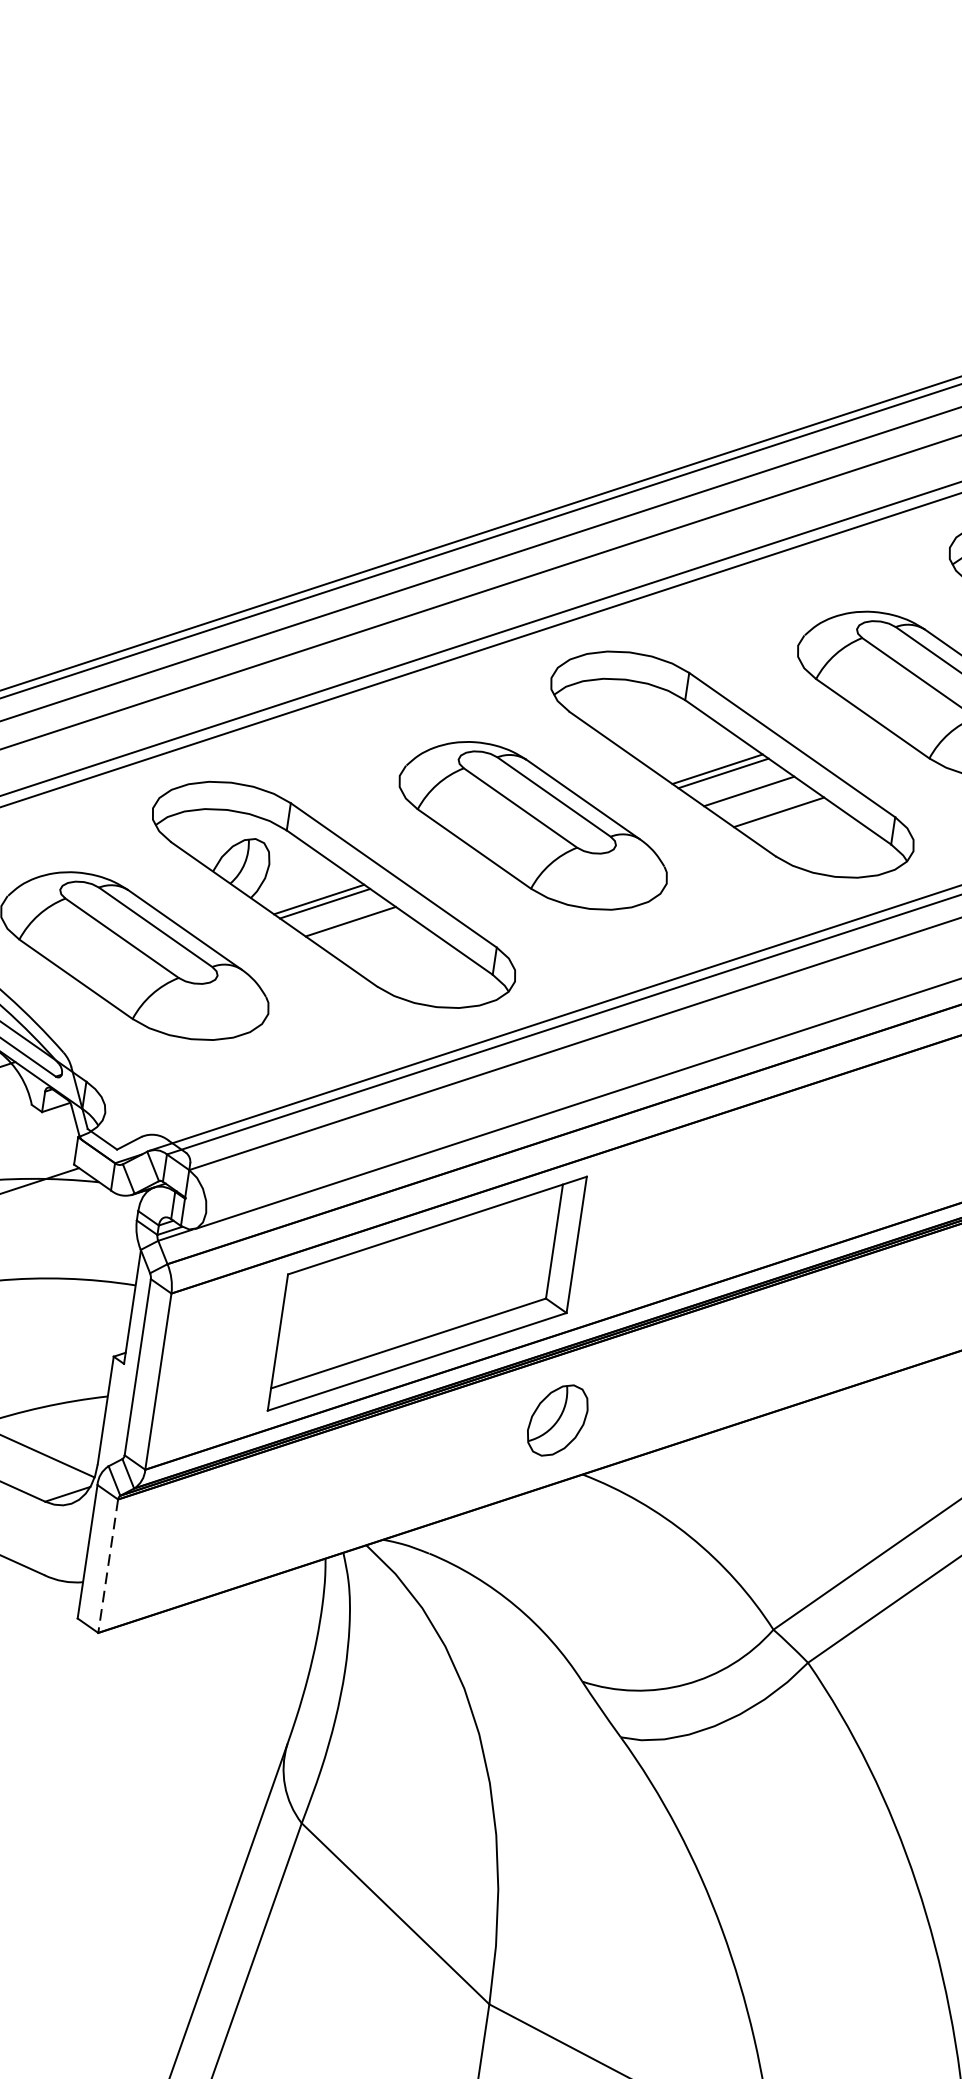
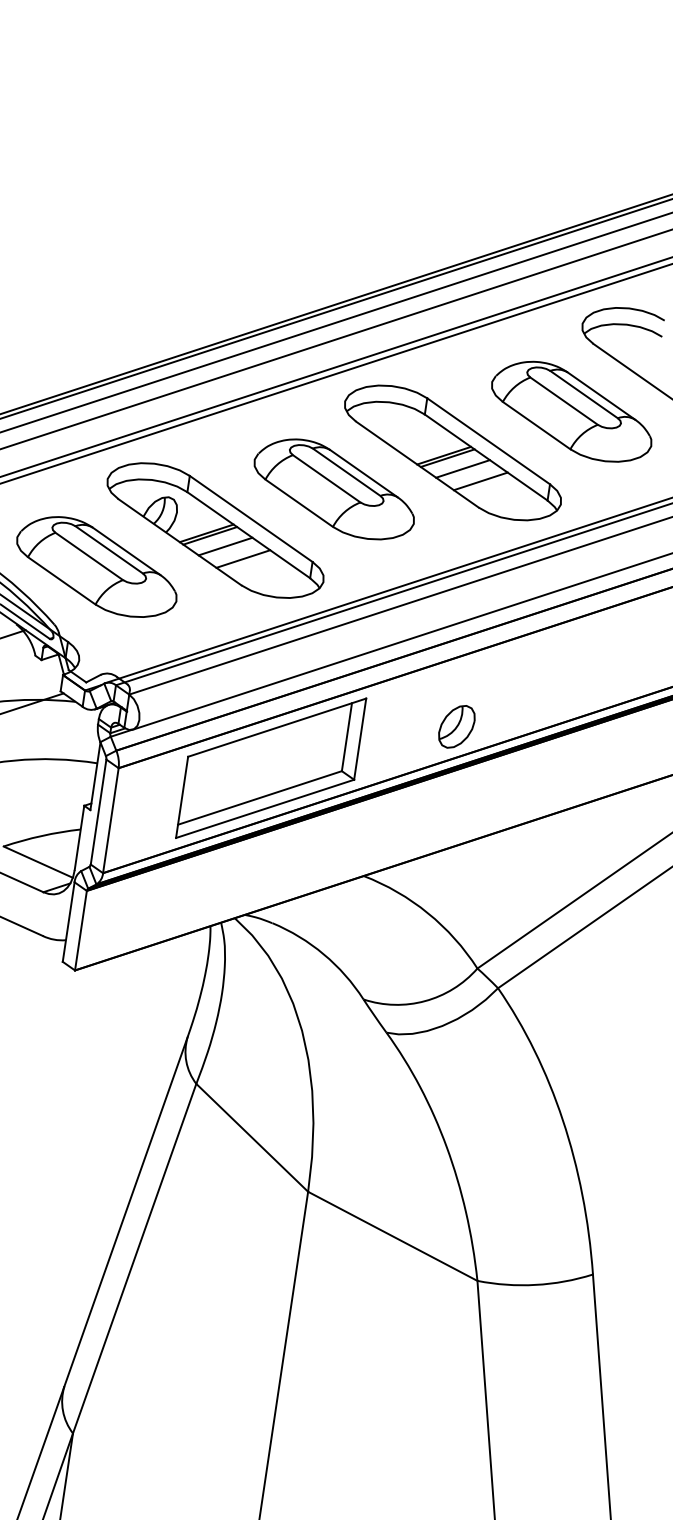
line: (380, 941) -> (243, 558), added
part: (557, 1419) -> (456, 726), moved
line: (107, 1567) -> (80, 931), dashed -> solid

